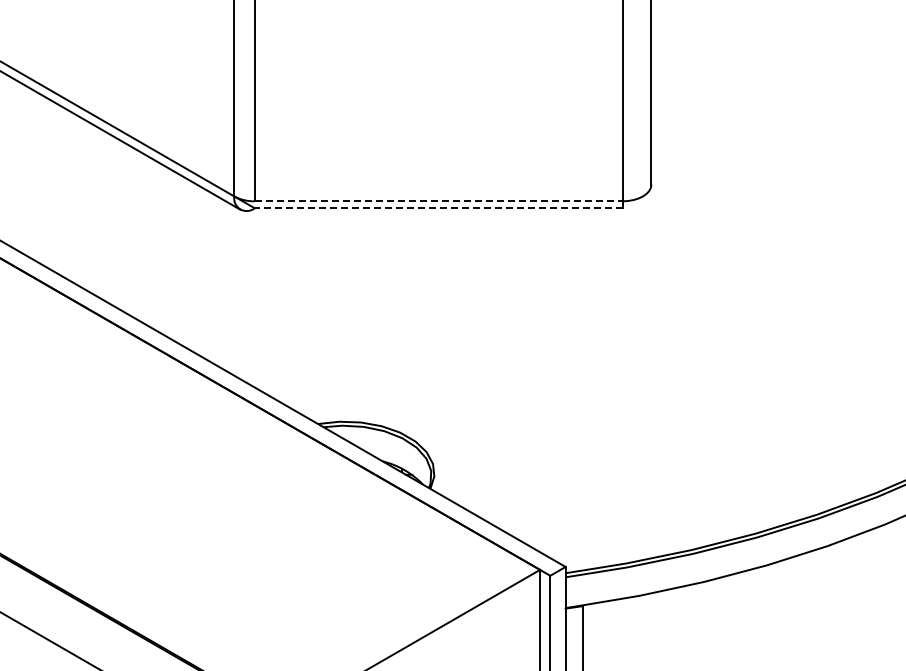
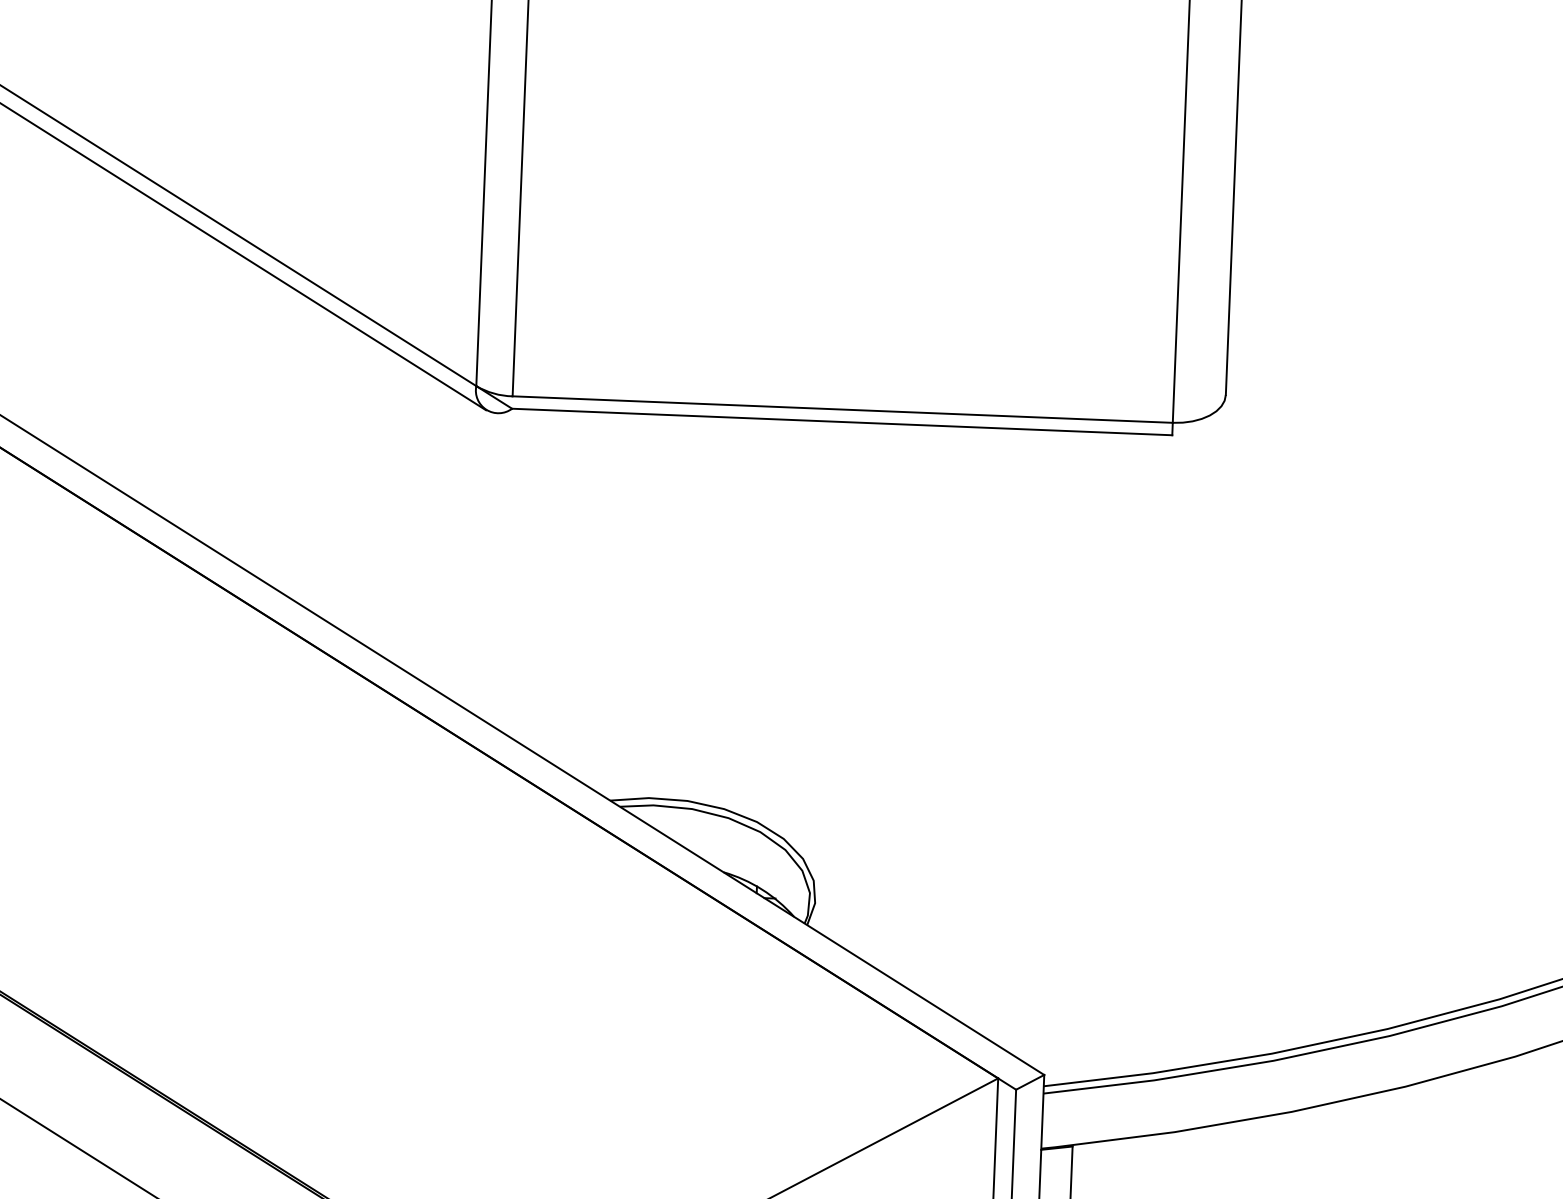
line: (438, 201) -> (842, 409), dashed -> solid
line: (438, 208) -> (841, 422), dashed -> solid

